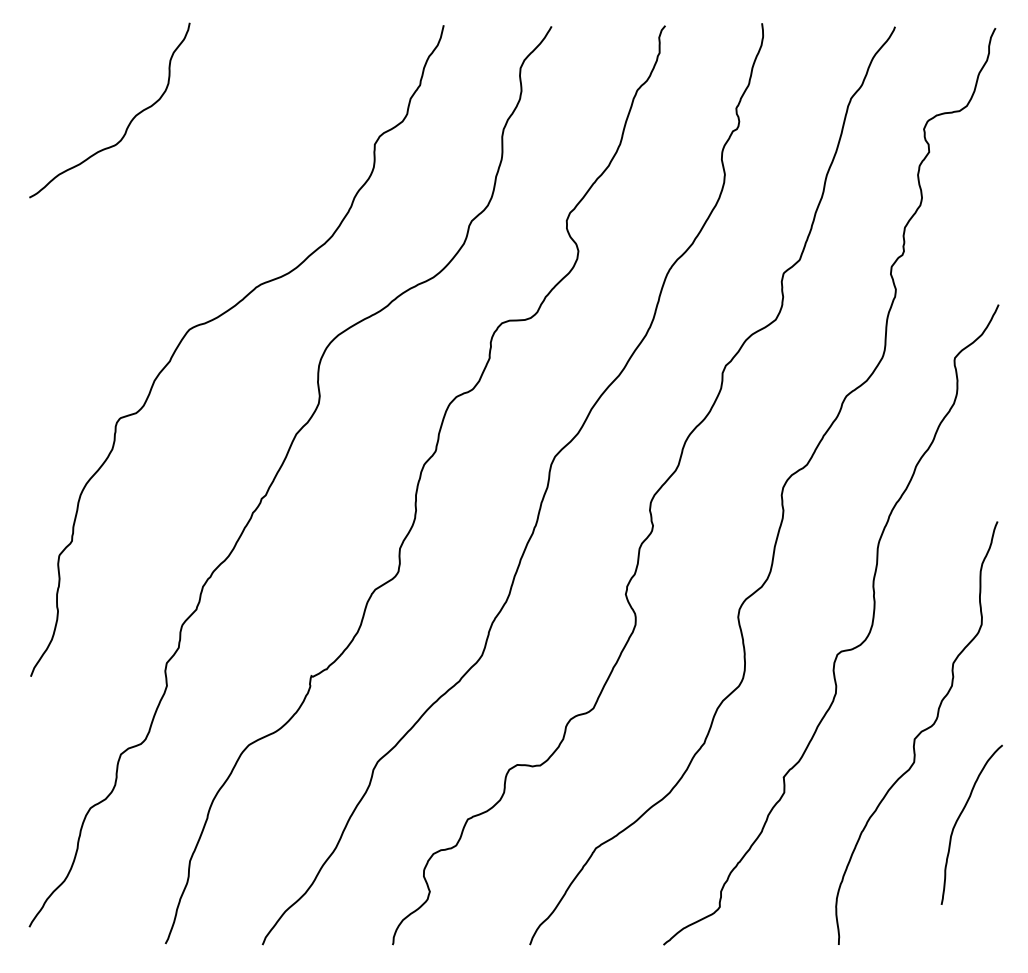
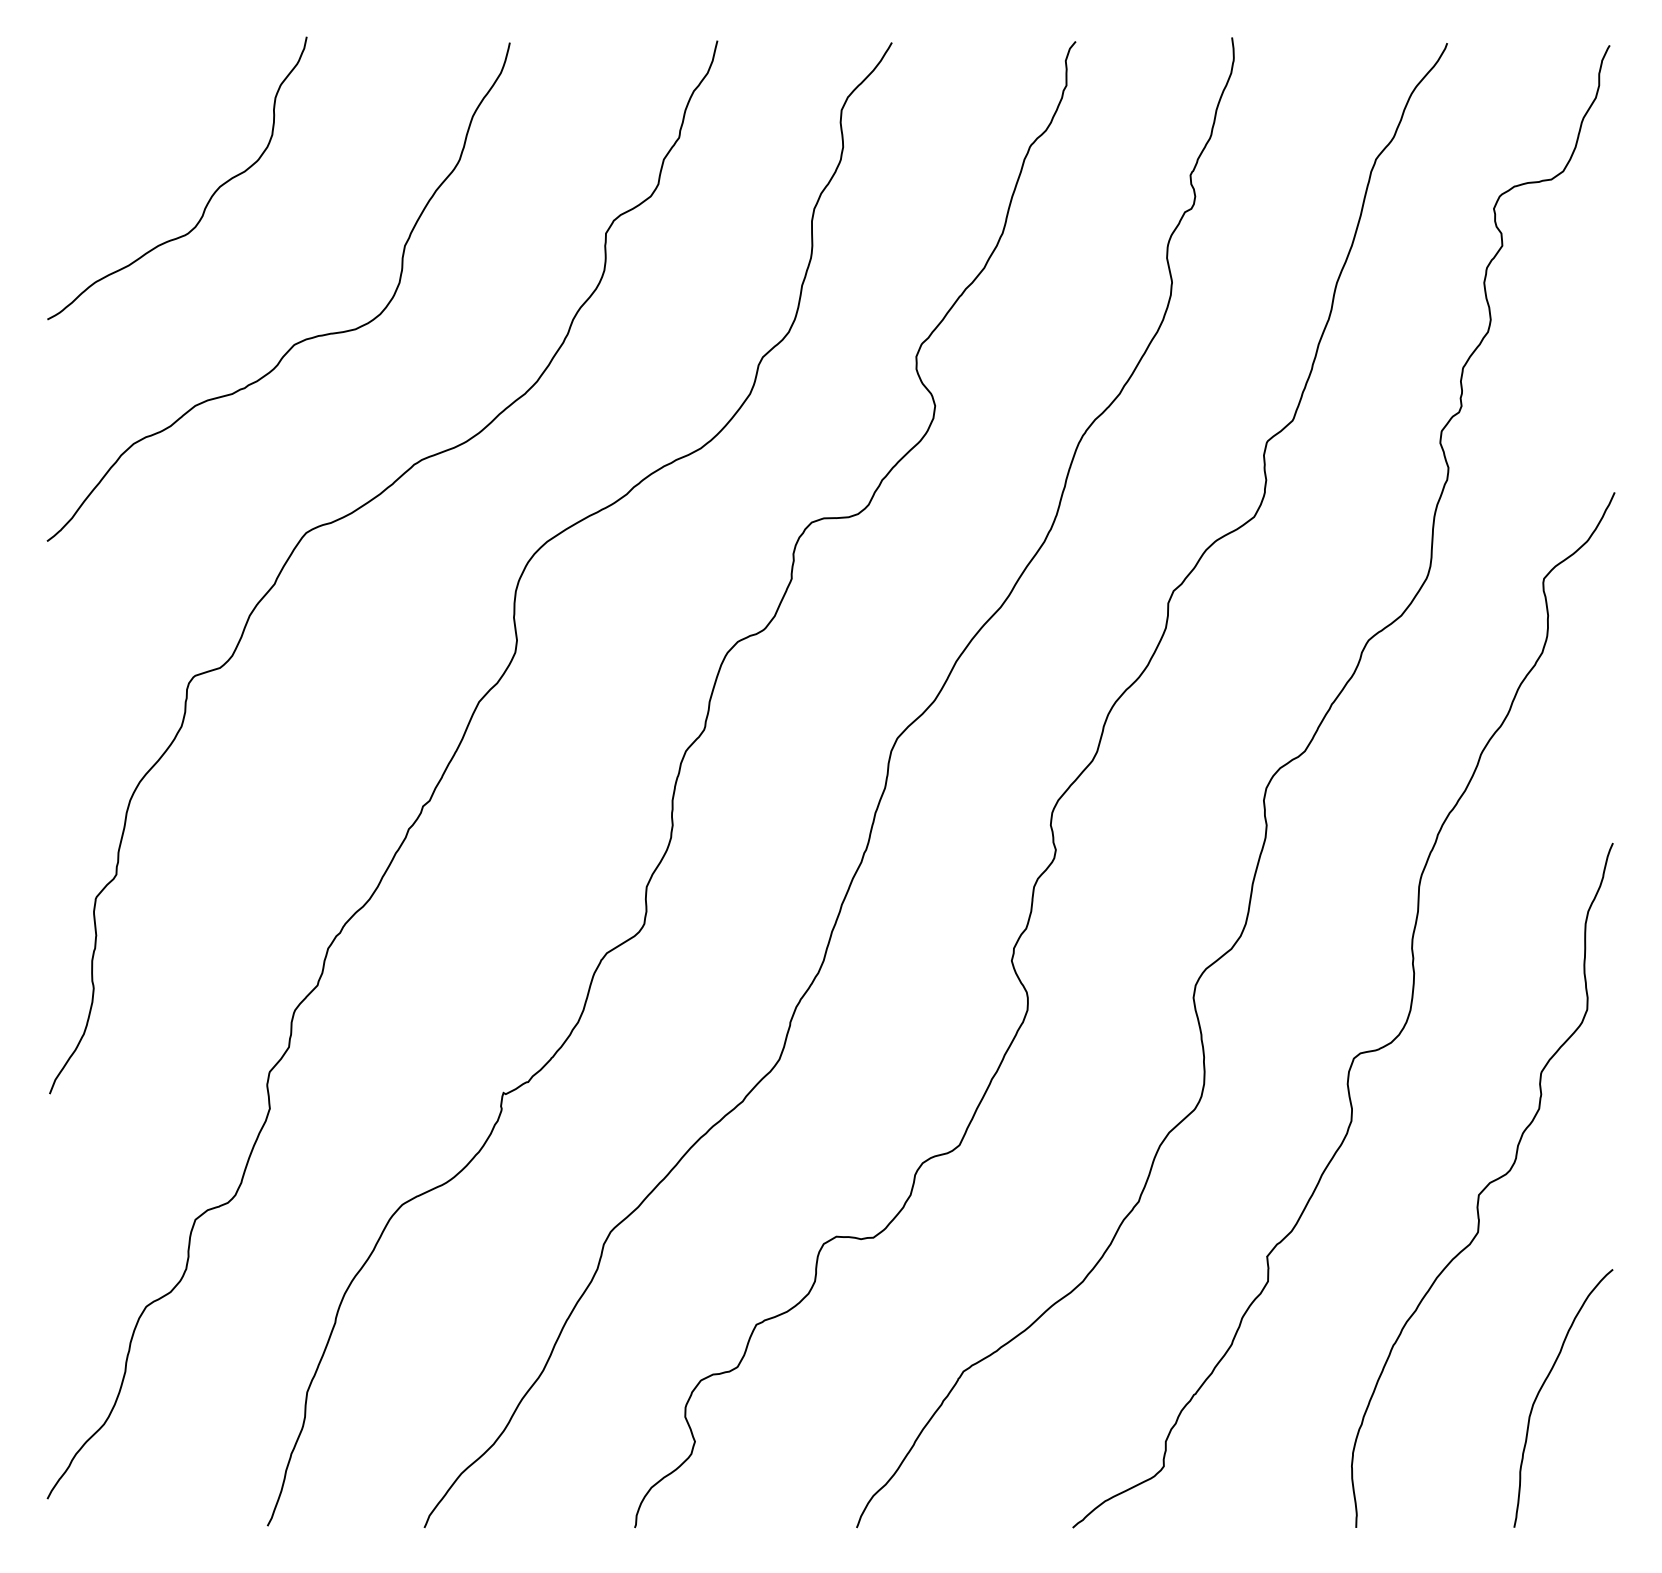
curve: (187, 209) -> (303, 338), added
curve: (959, 818) -> (1543, 1387), moved

